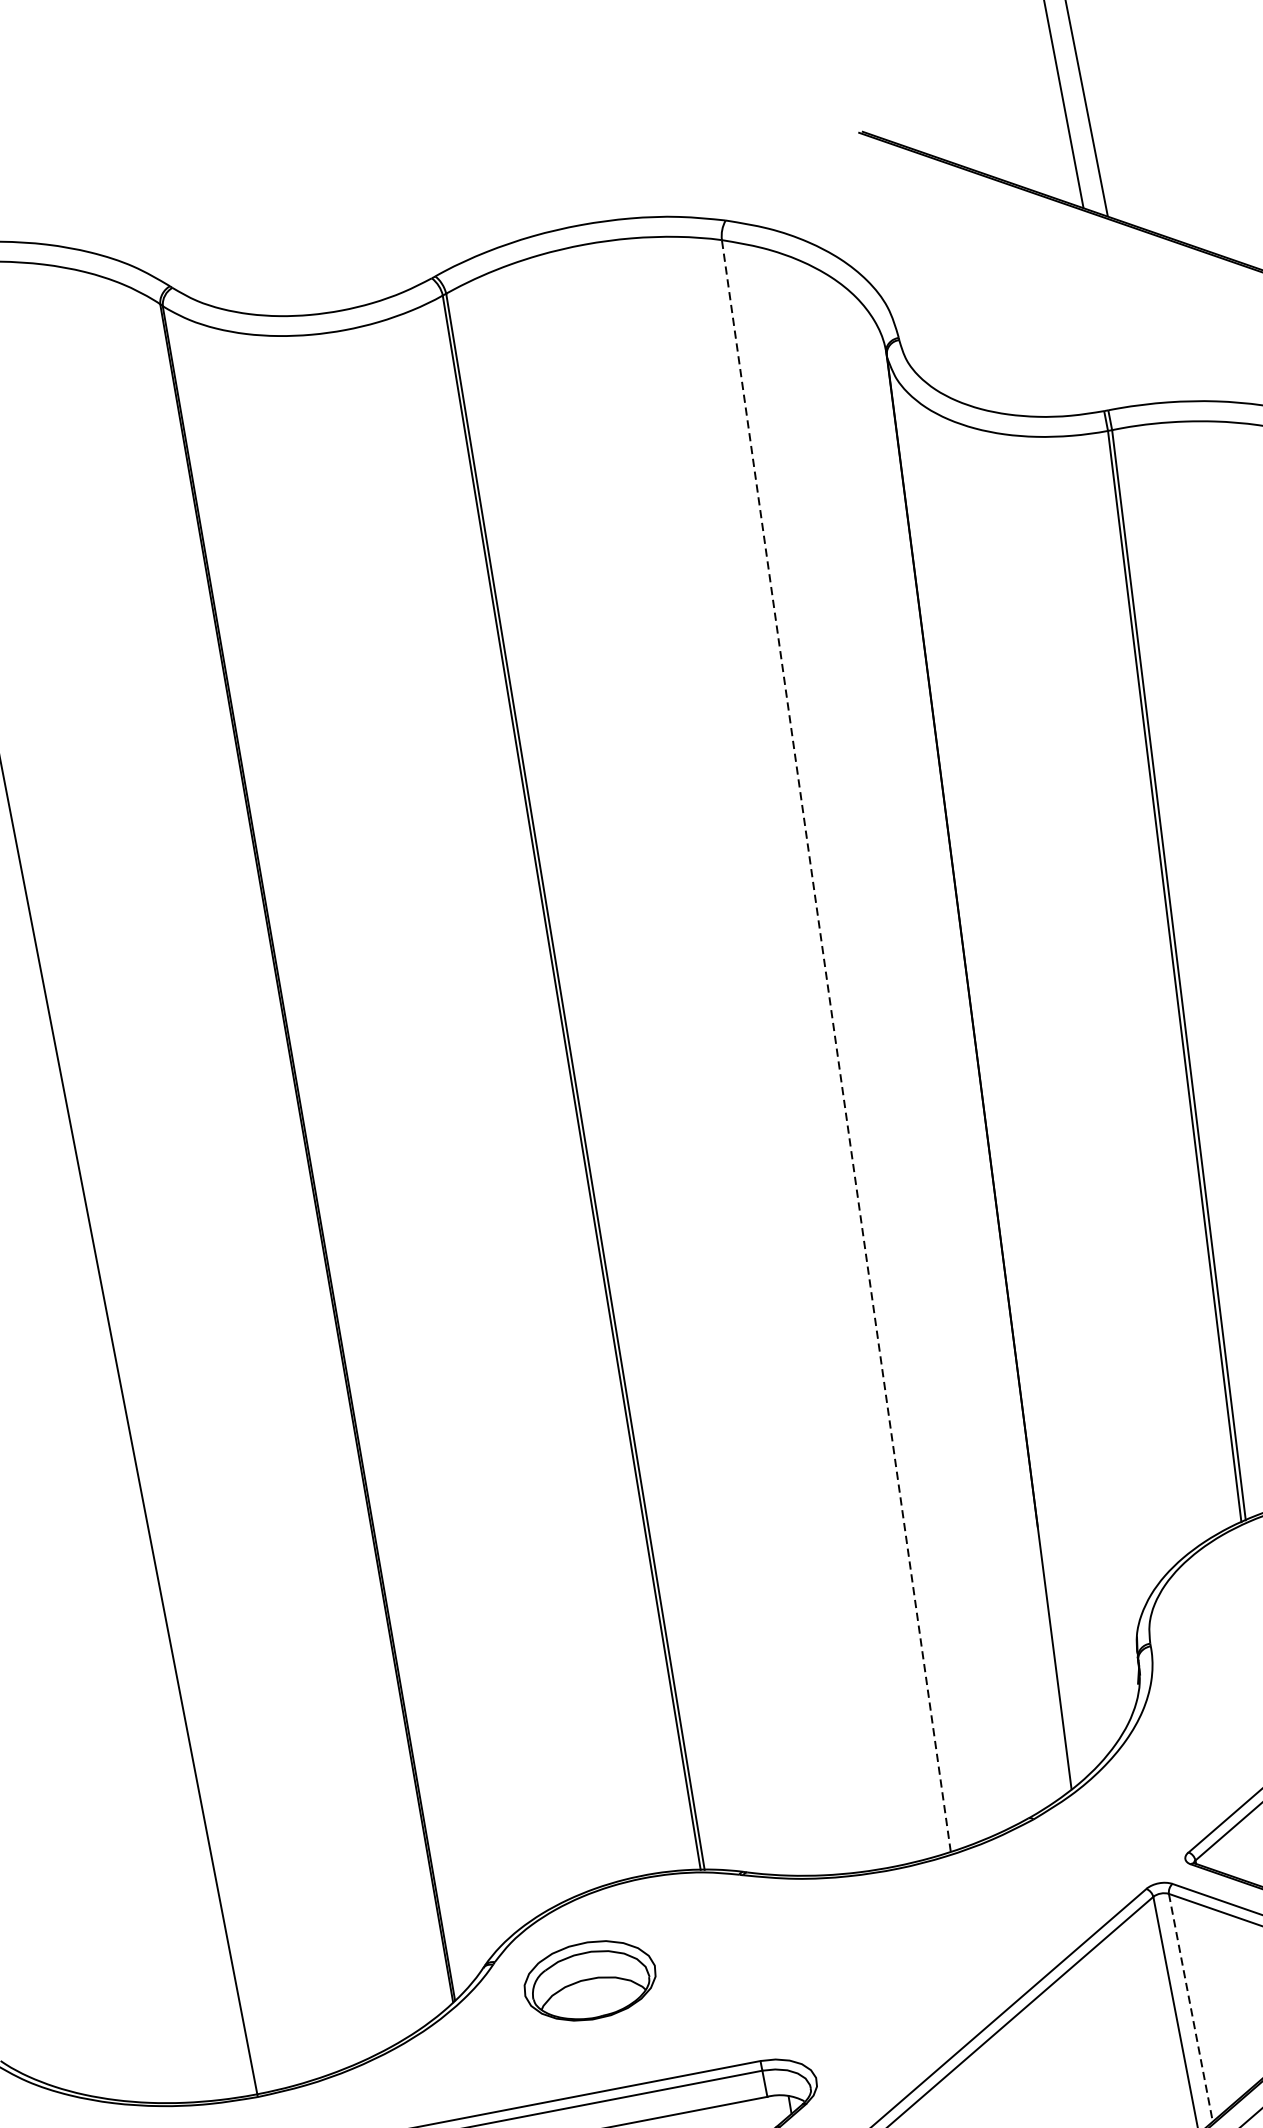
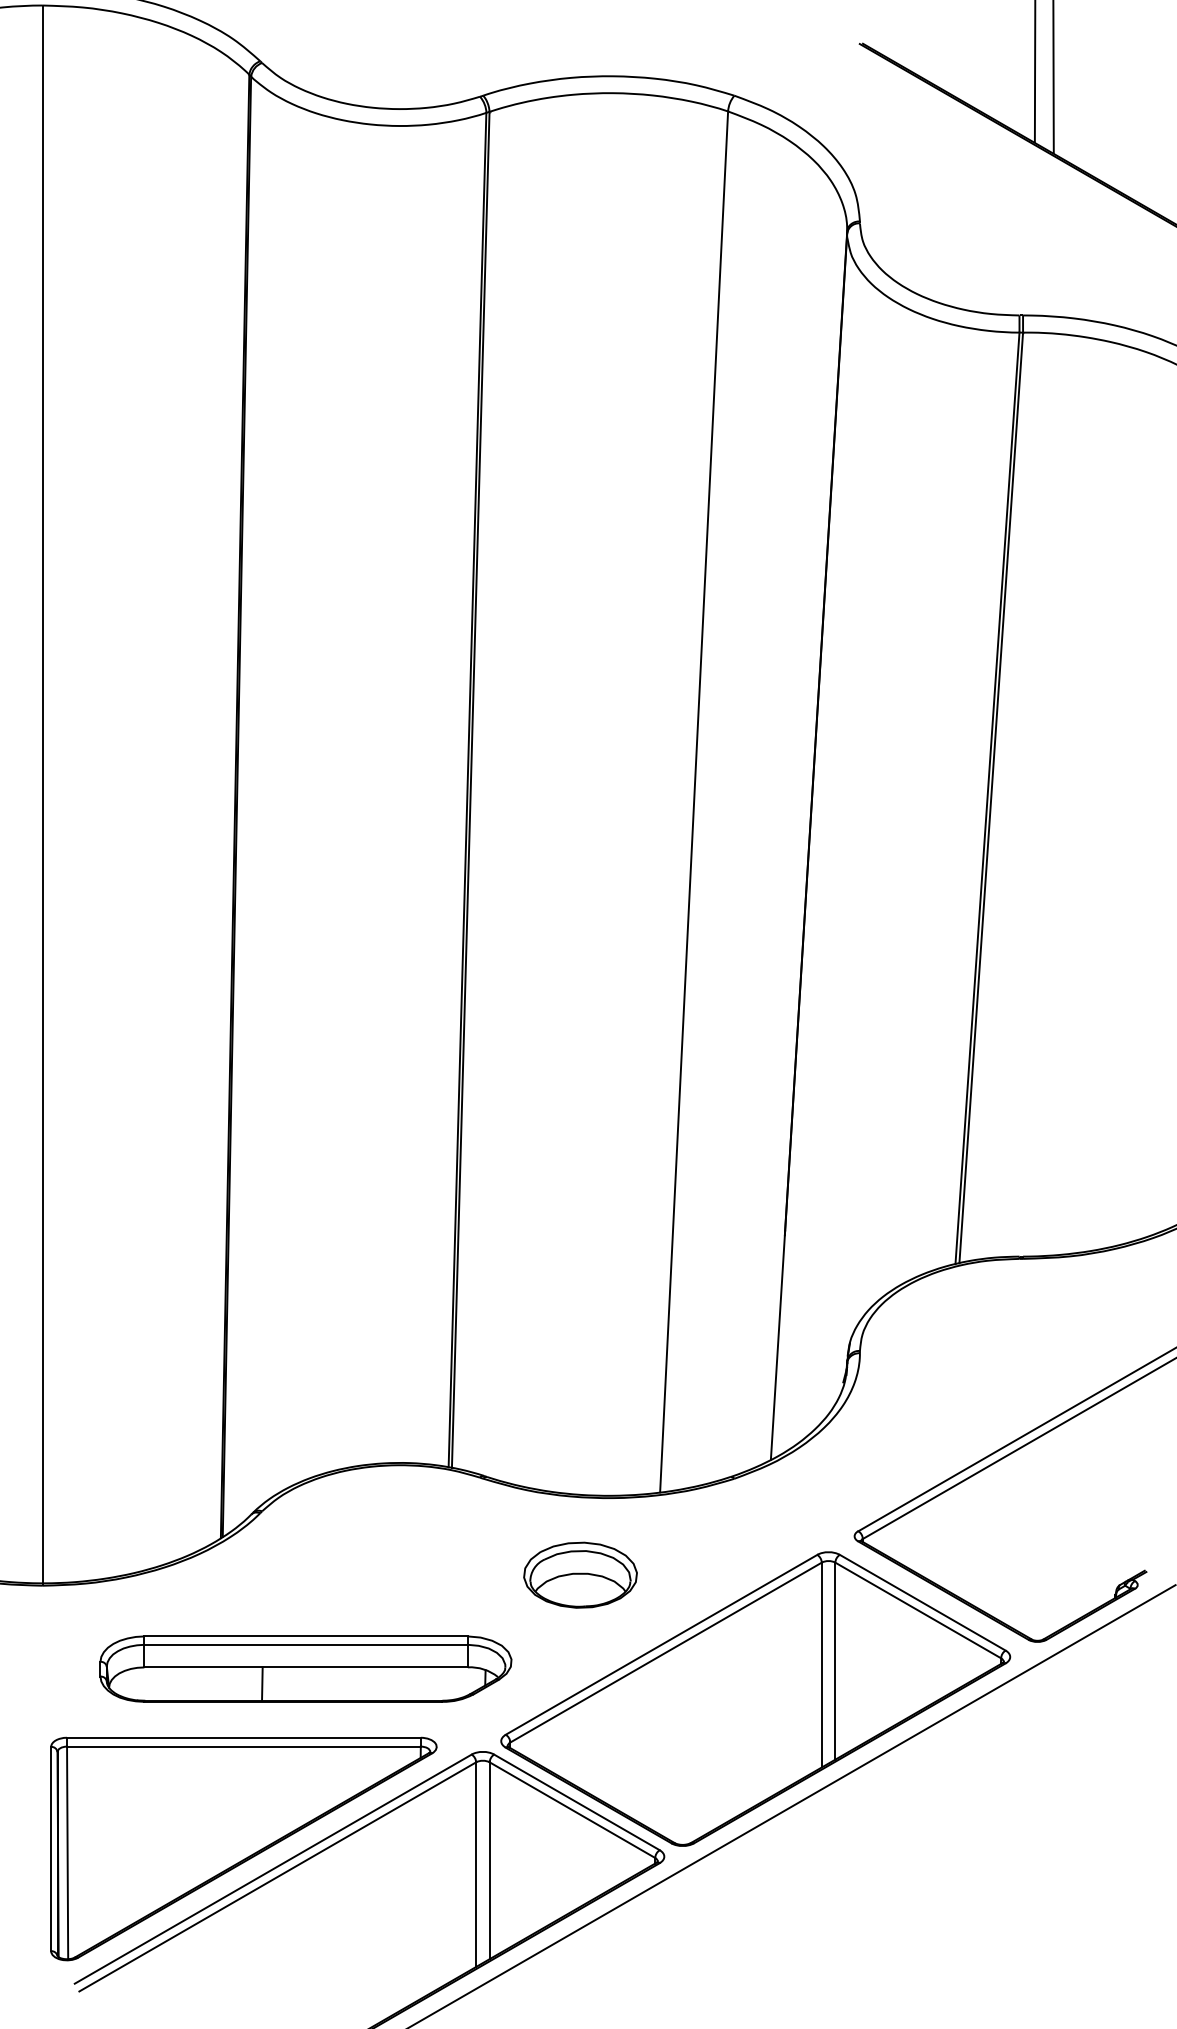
line: (836, 1045) -> (694, 801), dashed -> solid
part: (589, 1980) -> (580, 1574), moved
line: (1191, 2008) -> (835, 1661), dashed -> solid

